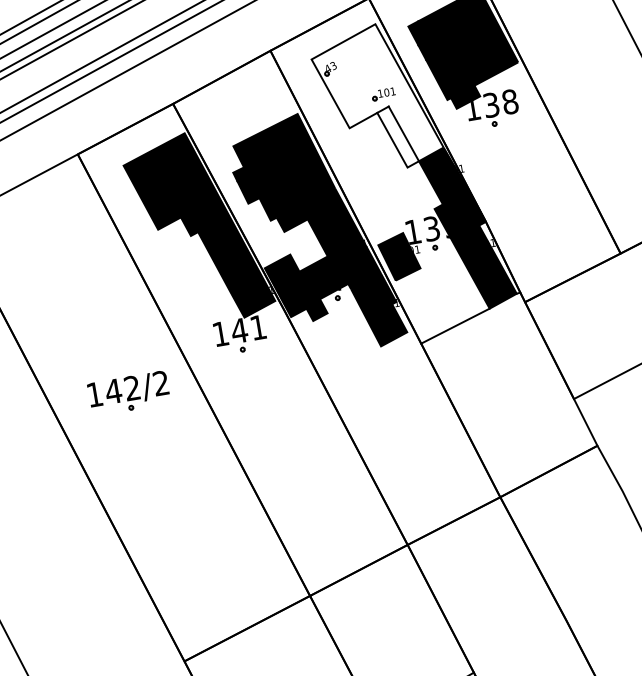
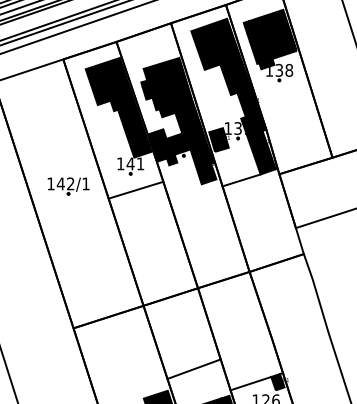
fill: (377, 97) -> (221, 56), added
line: (257, 377) -> (135, 189), added
text: (160, 382) -> (85, 183), 142/2 -> 142/1

